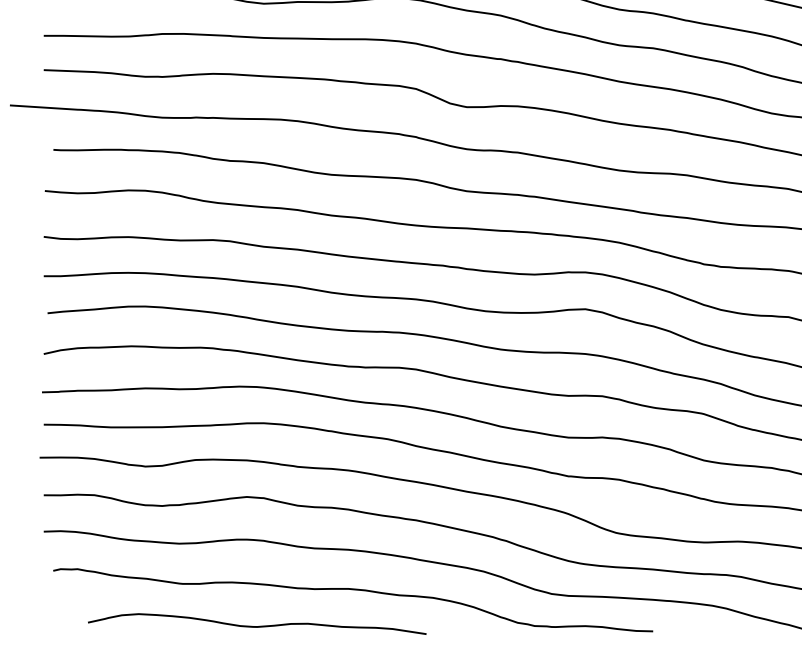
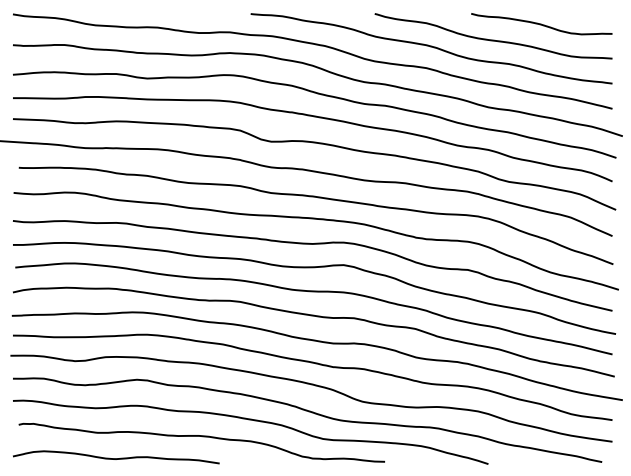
curve: (257, 625) -> (116, 458), moved

